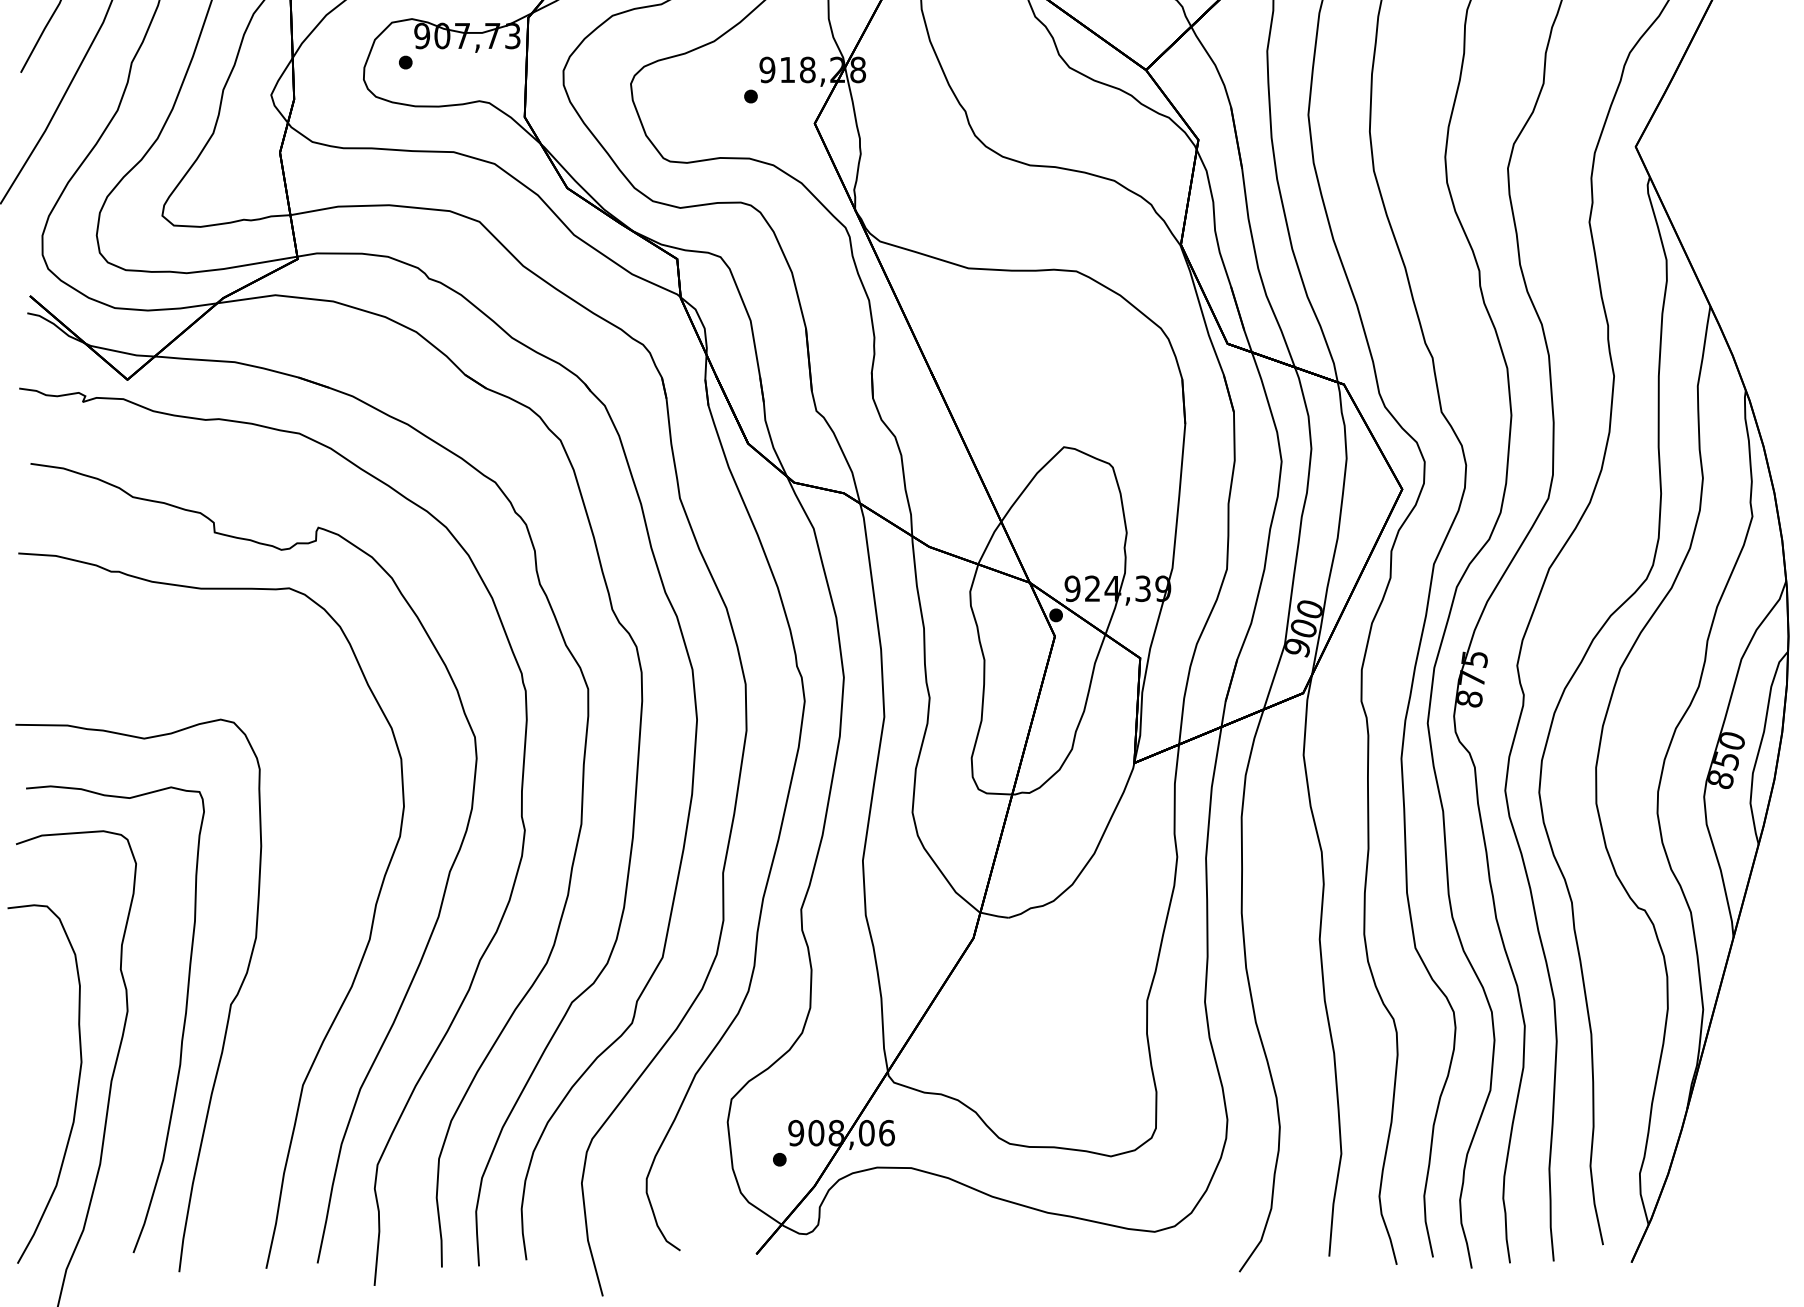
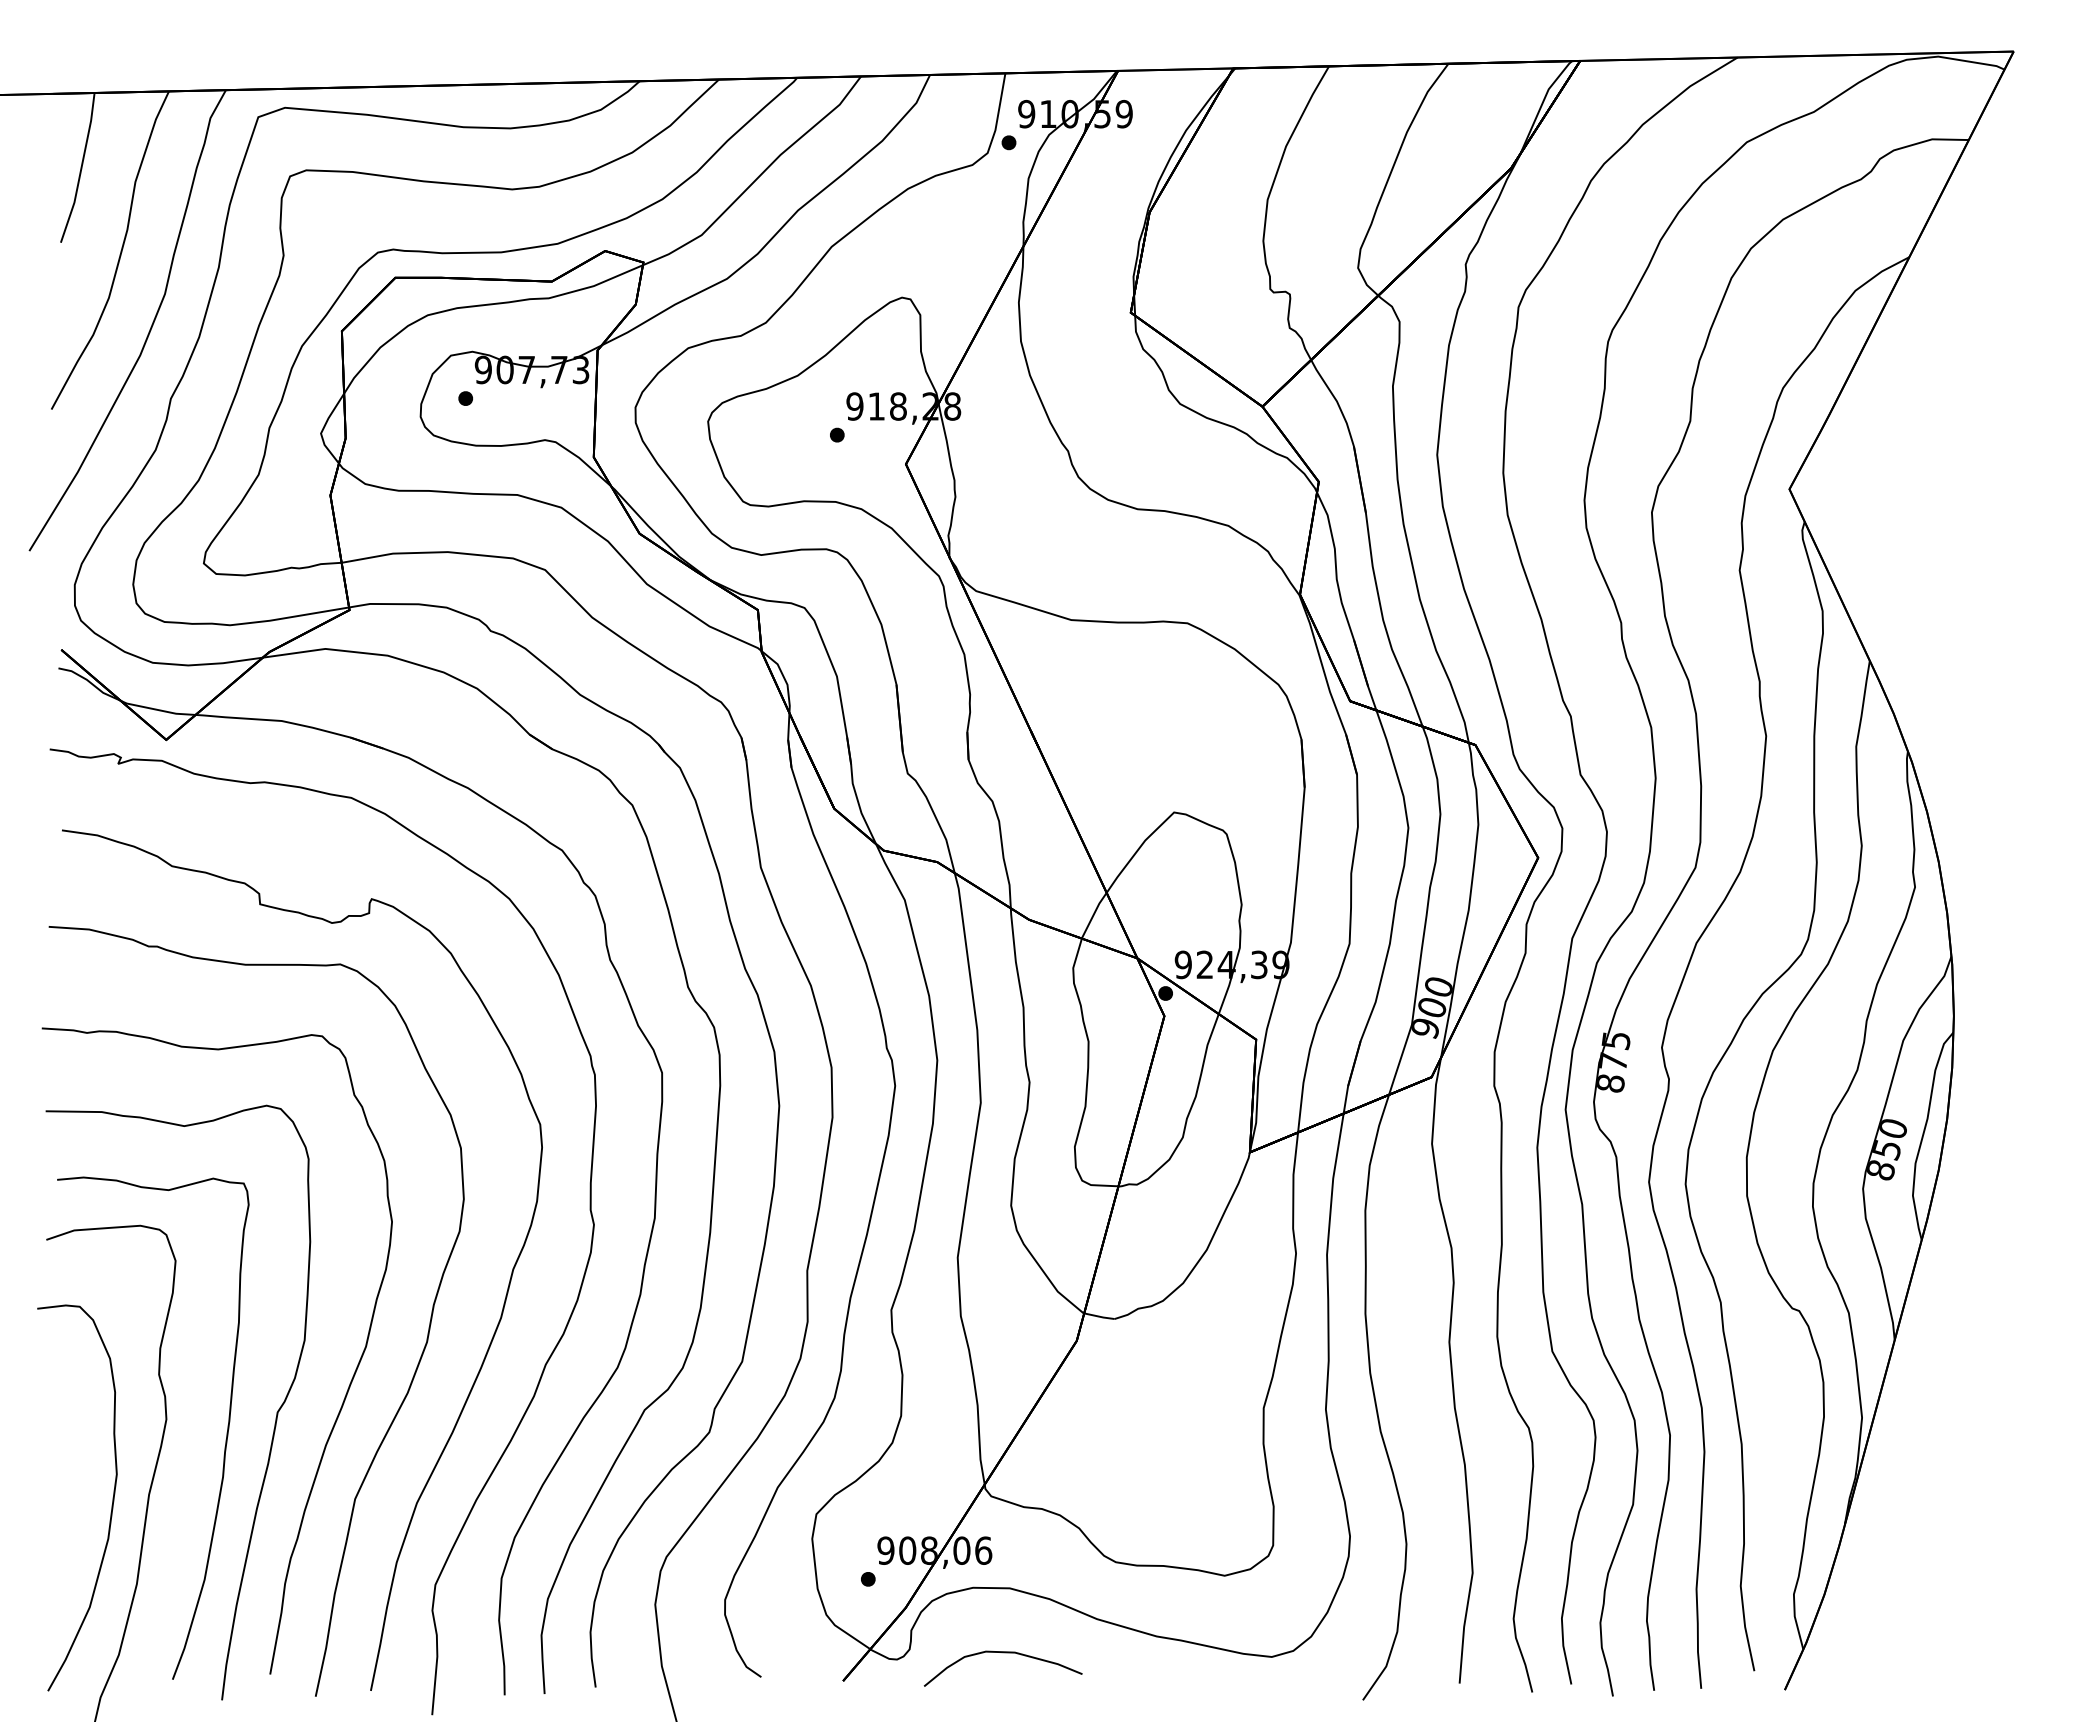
part: (293, 989) -> (344, 1396), added
curve: (904, 1228) -> (1002, 1653), added

